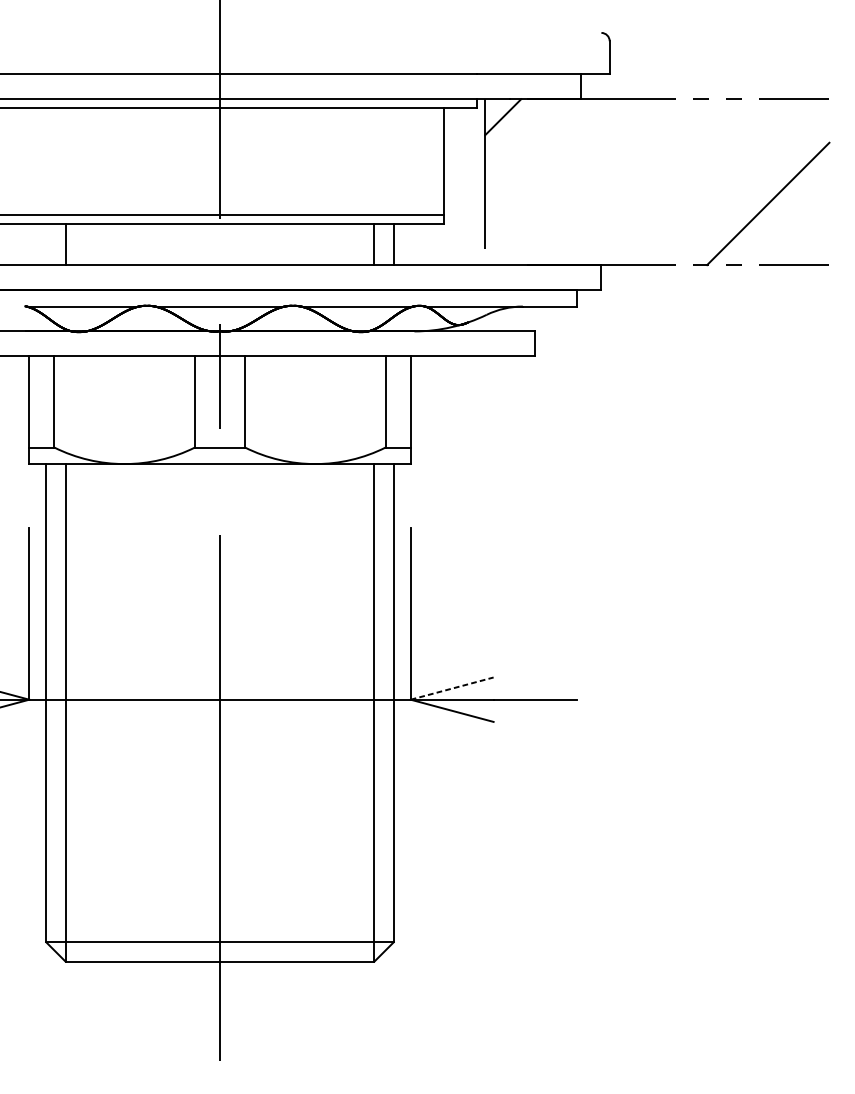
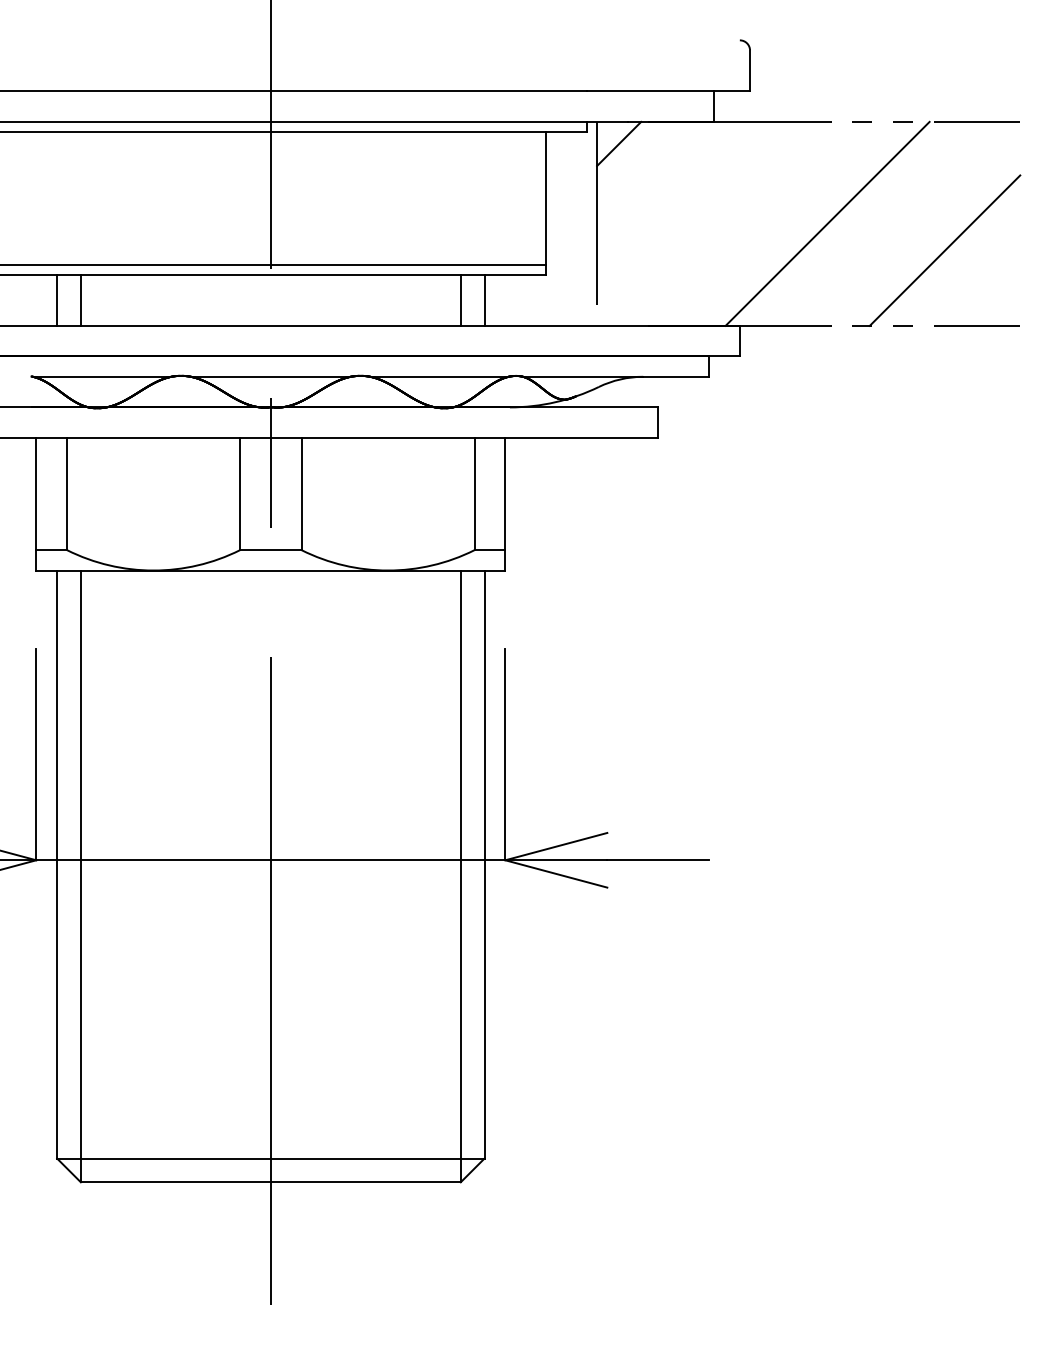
line: (672, 181) -> (827, 223), added
line: (46, 243) -> (57, 299), added
line: (452, 688) -> (556, 846), dashed -> solid

